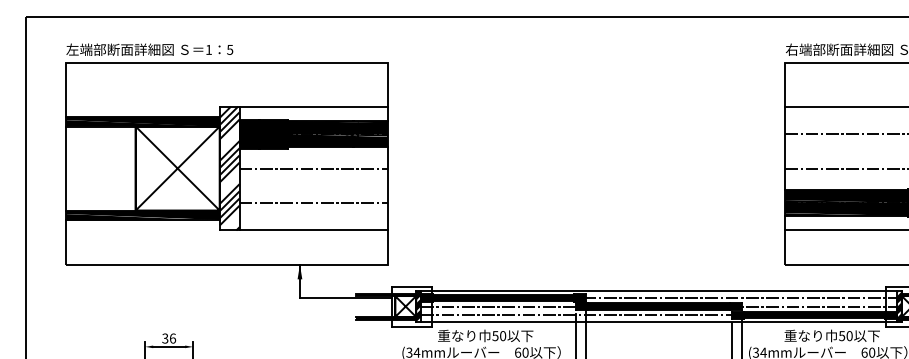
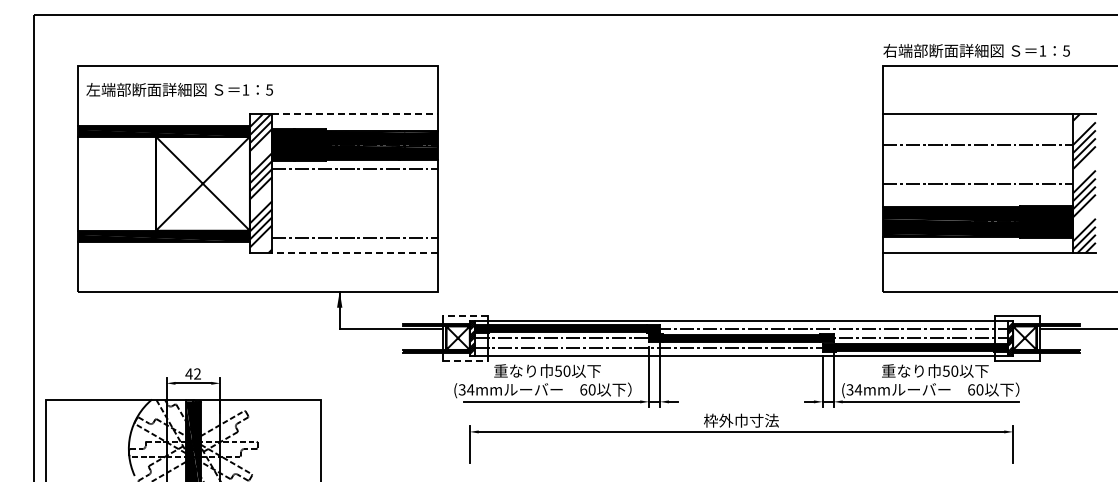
text: (149, 49) -> (179, 89), moved
line: (314, 106) -> (355, 114), solid -> dashed
line: (314, 168) -> (355, 168), moved
line: (314, 203) -> (355, 238), moved
line: (313, 230) -> (354, 253), solid -> dashed
line: (411, 286) -> (464, 315), solid -> dashed
line: (412, 326) -> (465, 360), solid -> dashed
text: (169, 338) -> (193, 373), 36 -> 42

